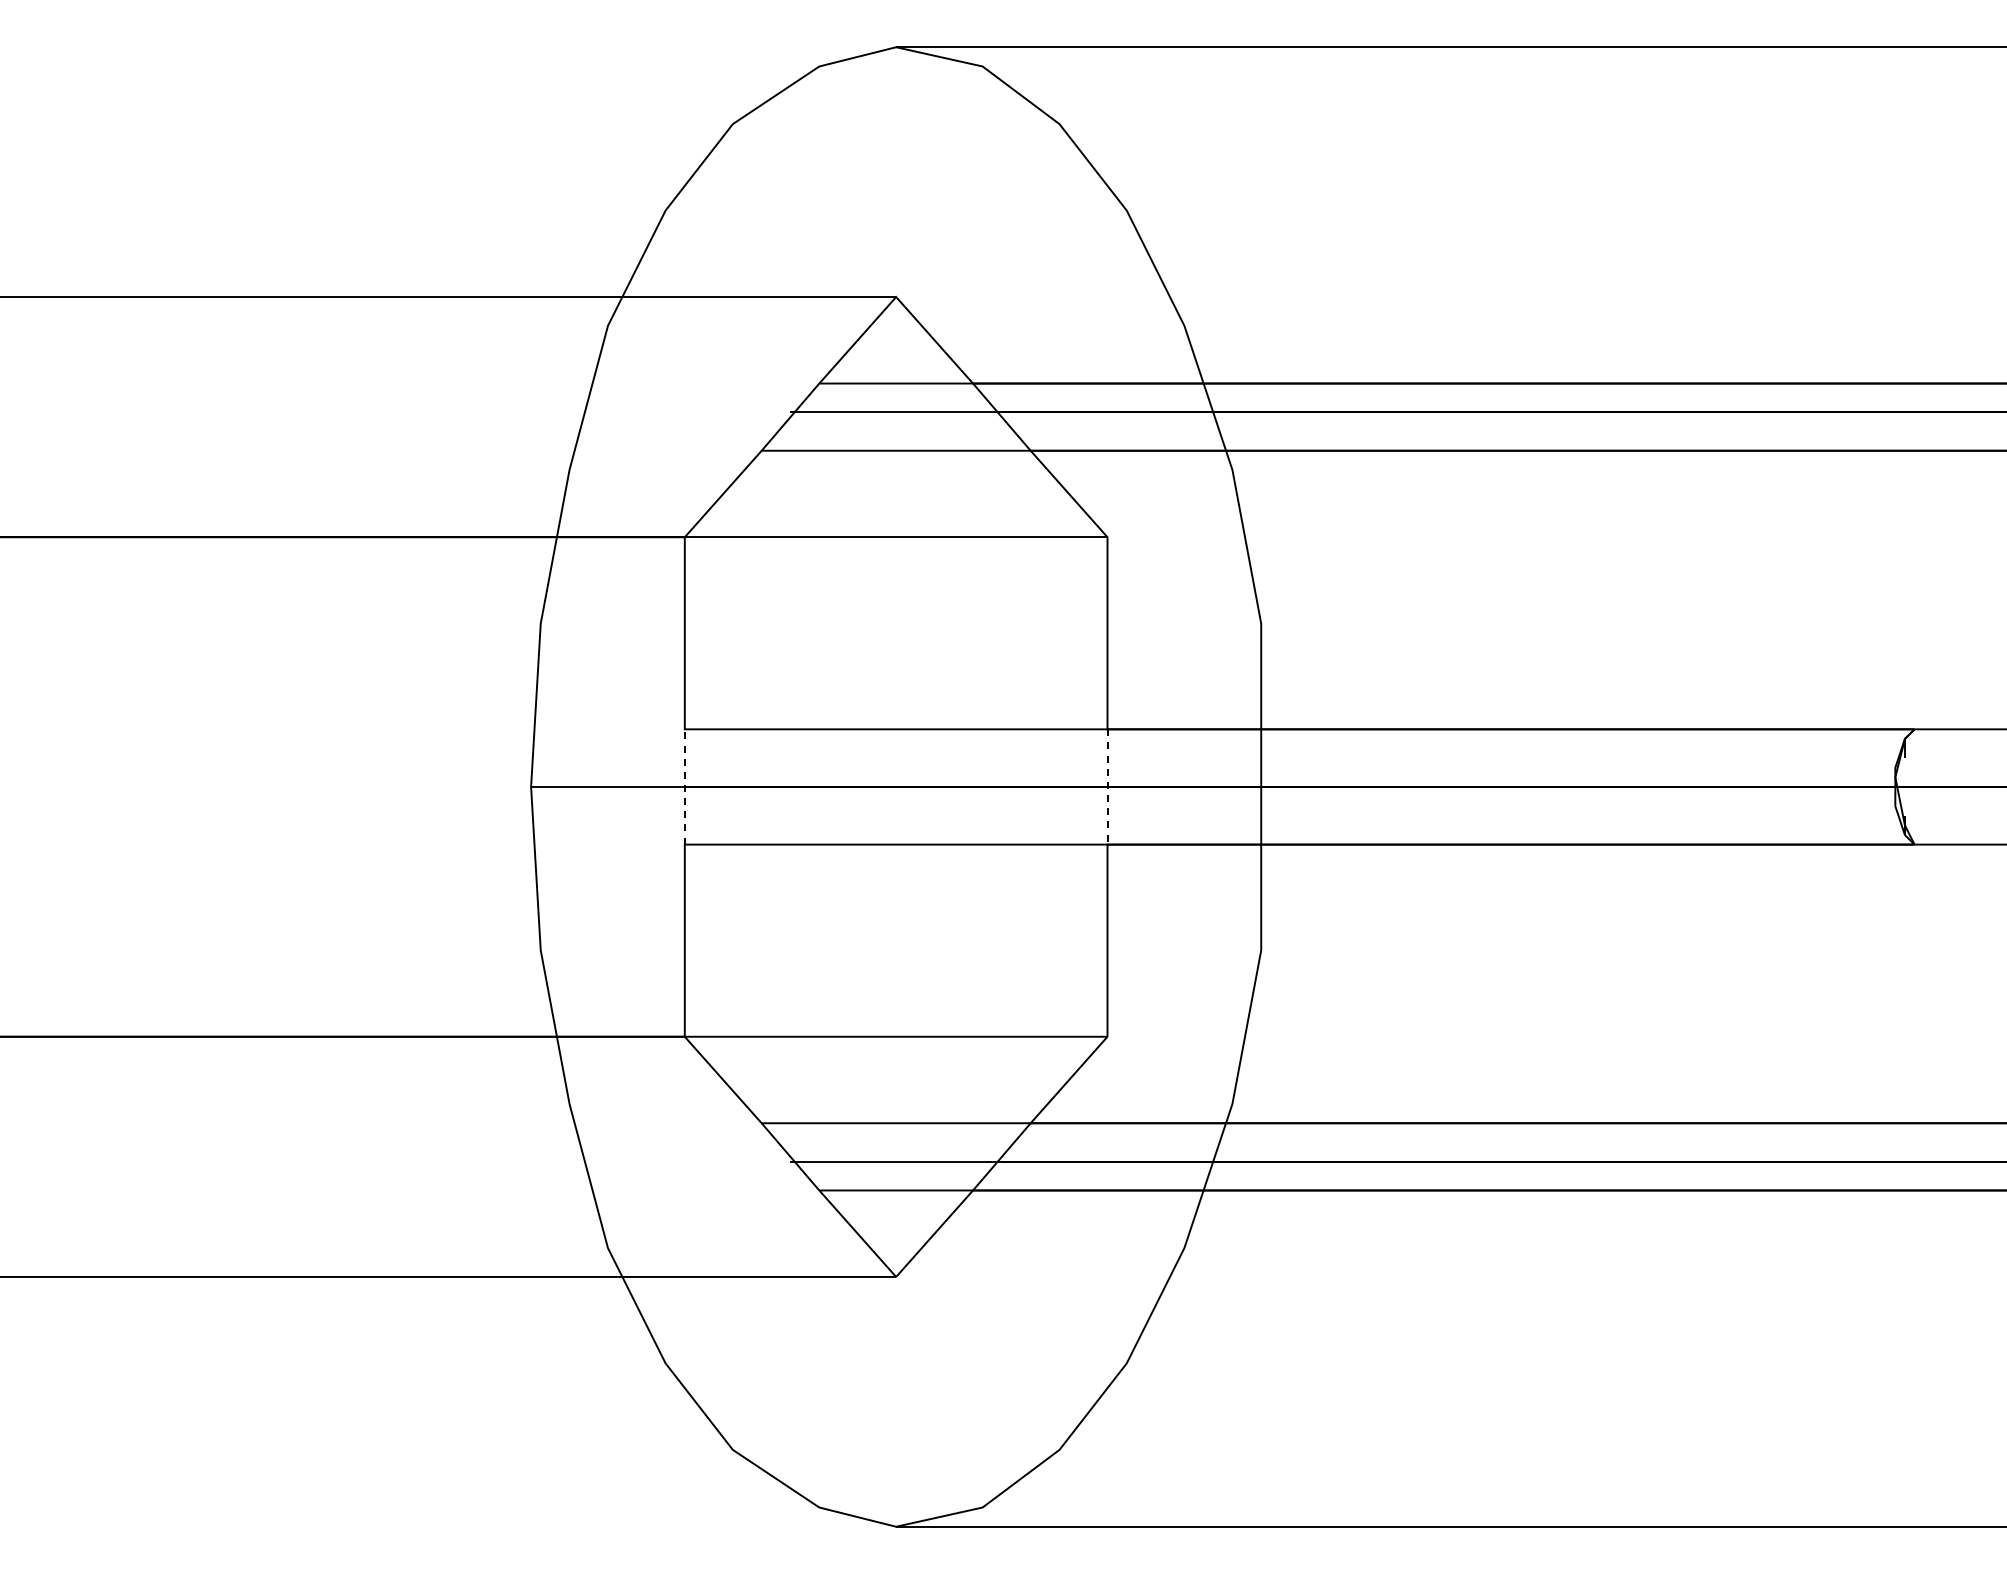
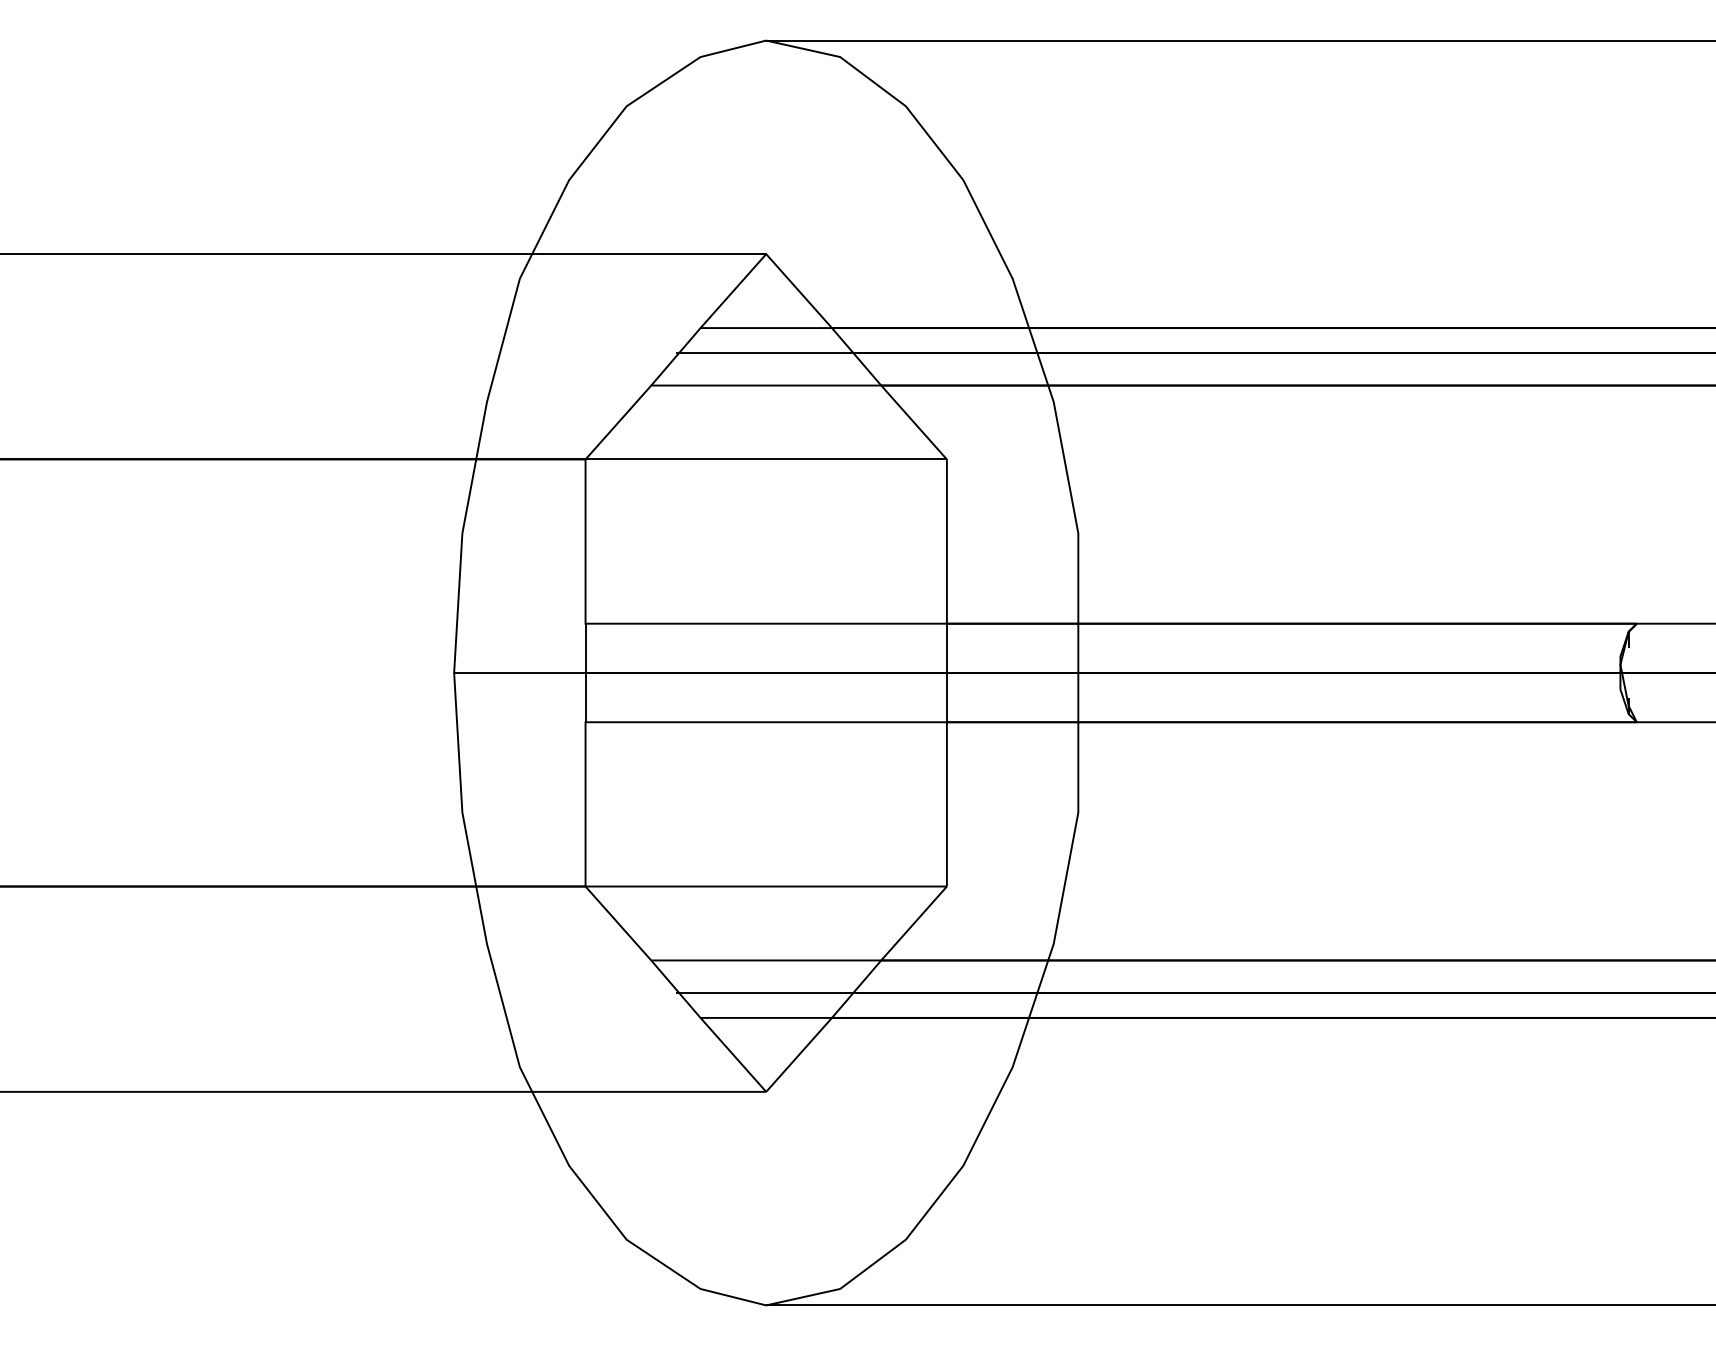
line: (684, 786) -> (585, 672), dashed -> solid
line: (1107, 786) -> (946, 672), dashed -> solid

